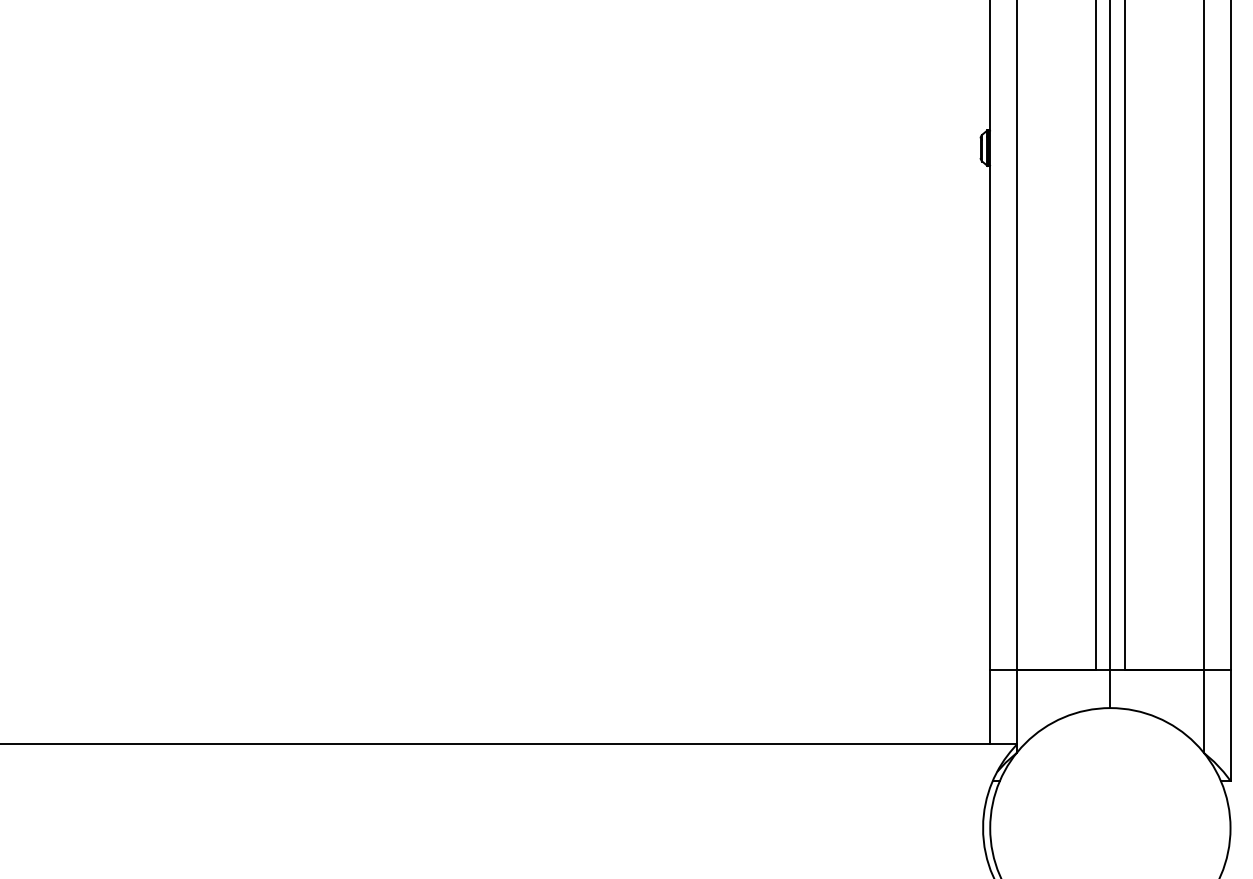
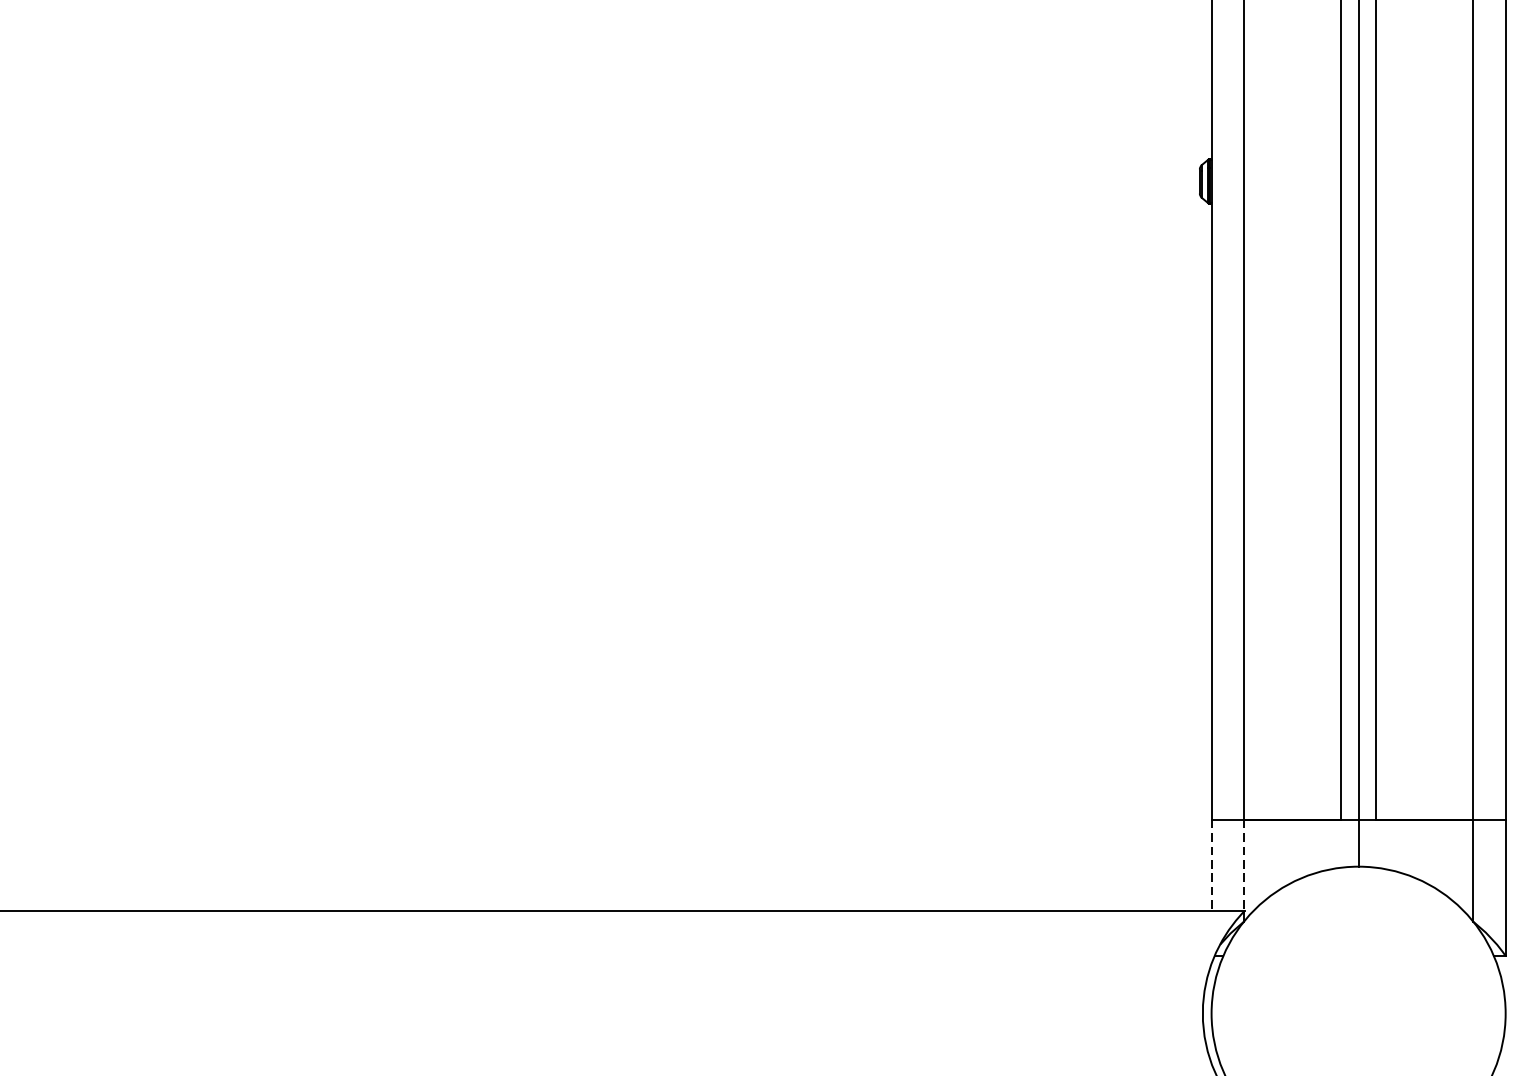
line: (990, 707) -> (1211, 865), solid -> dashed
line: (1016, 707) -> (1243, 865), solid -> dashed

